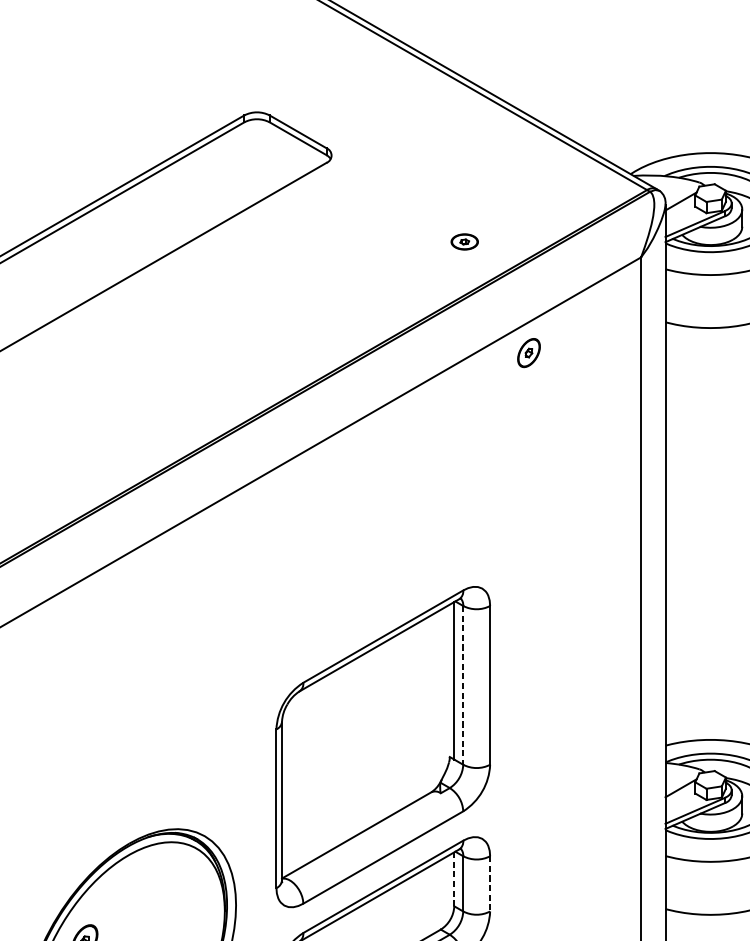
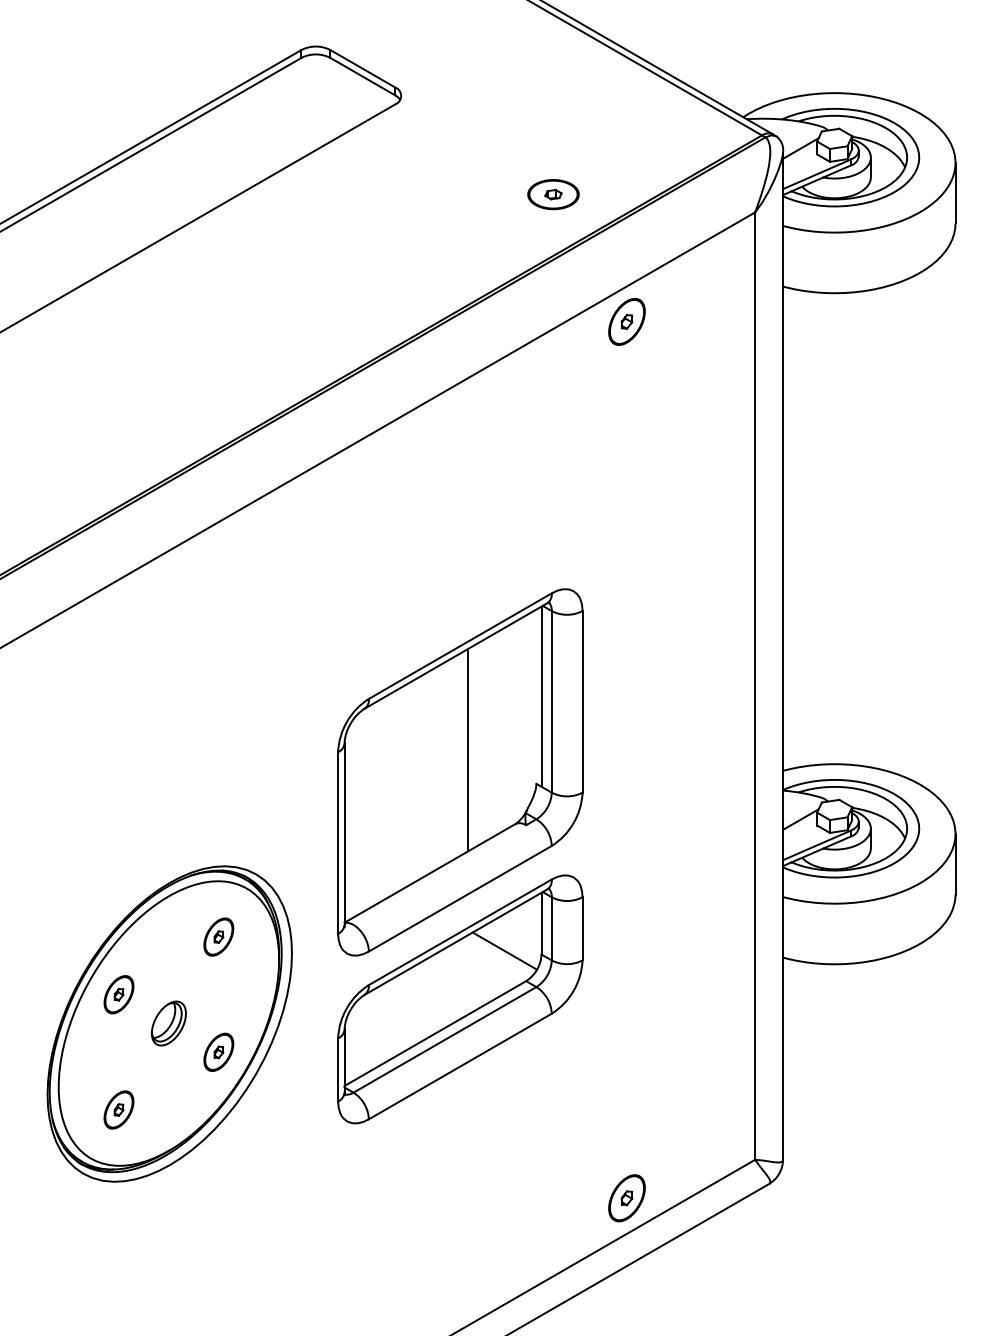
part: (464, 241) -> (553, 194), size x1.67
part: (528, 352) -> (626, 321), size x1.43
line: (463, 685) -> (551, 701), dashed -> solid
line: (390, 727) -> (468, 750), added
line: (454, 879) -> (541, 923), dashed -> solid
line: (490, 883) -> (582, 928), dashed -> solid
part: (171, 890) -> (218, 936), added
line: (421, 902) -> (504, 950), added

